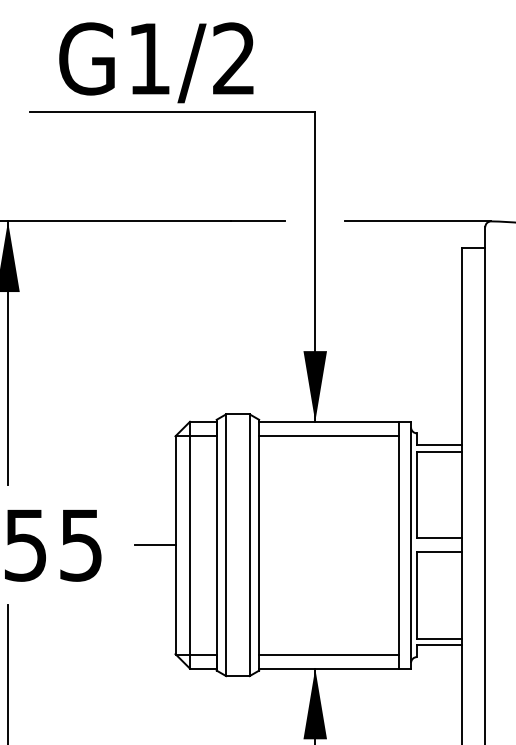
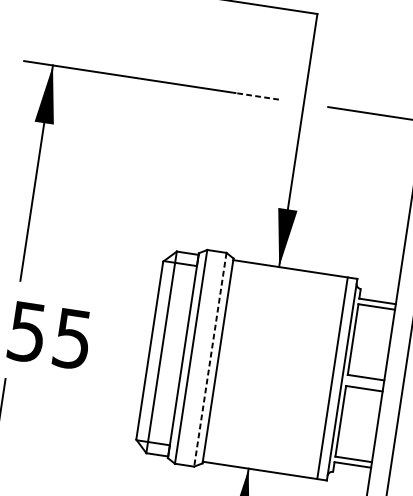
line: (258, 221) -> (257, 96), solid -> dashed
line: (329, 435) -> (289, 280), removed
line: (155, 545) -> (133, 348), removed
line: (249, 545) -> (210, 359), solid -> dashed
line: (329, 654) -> (262, 458), removed

